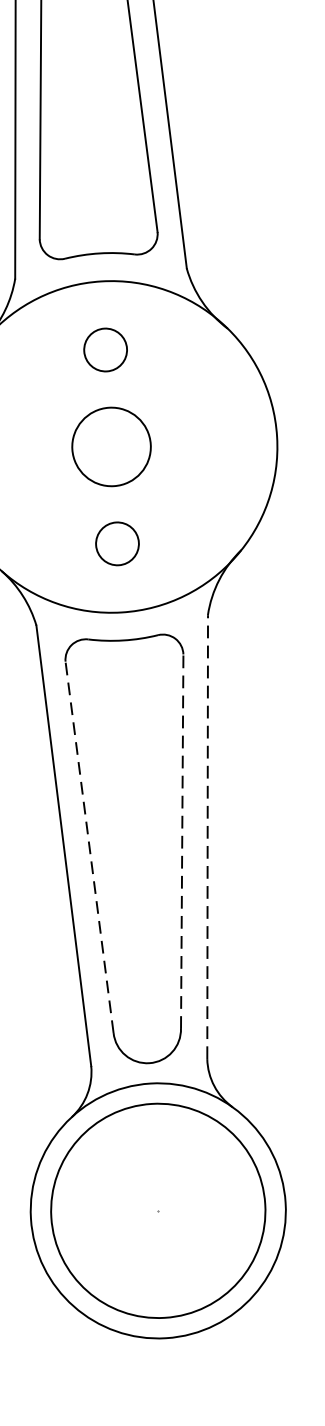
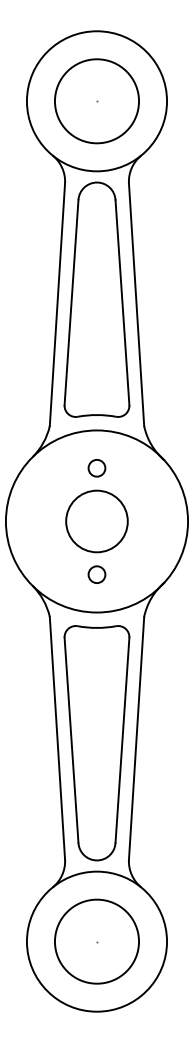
circle: (104, 350) -> (96, 468), size x0.71
circle: (110, 447) -> (96, 521), size x1.43
circle: (116, 543) -> (96, 574), size x0.71
line: (207, 837) -> (136, 738), dashed -> solid
line: (182, 842) -> (122, 740), dashed -> solid
line: (89, 847) -> (71, 740), dashed -> solid
circle: (157, 1210) -> (96, 941), size x0.71

